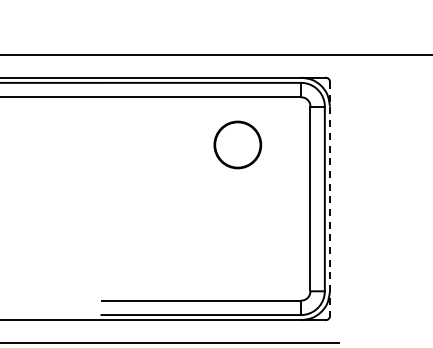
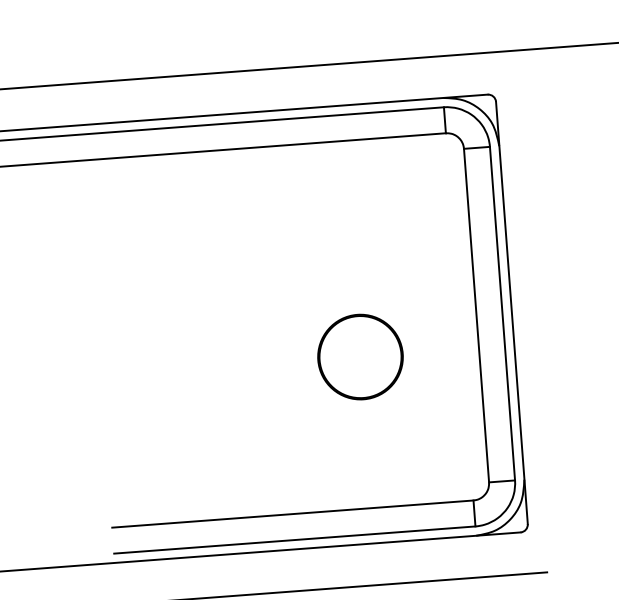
part: (237, 144) -> (359, 356), moved
line: (330, 198) -> (512, 312), dashed -> solid

